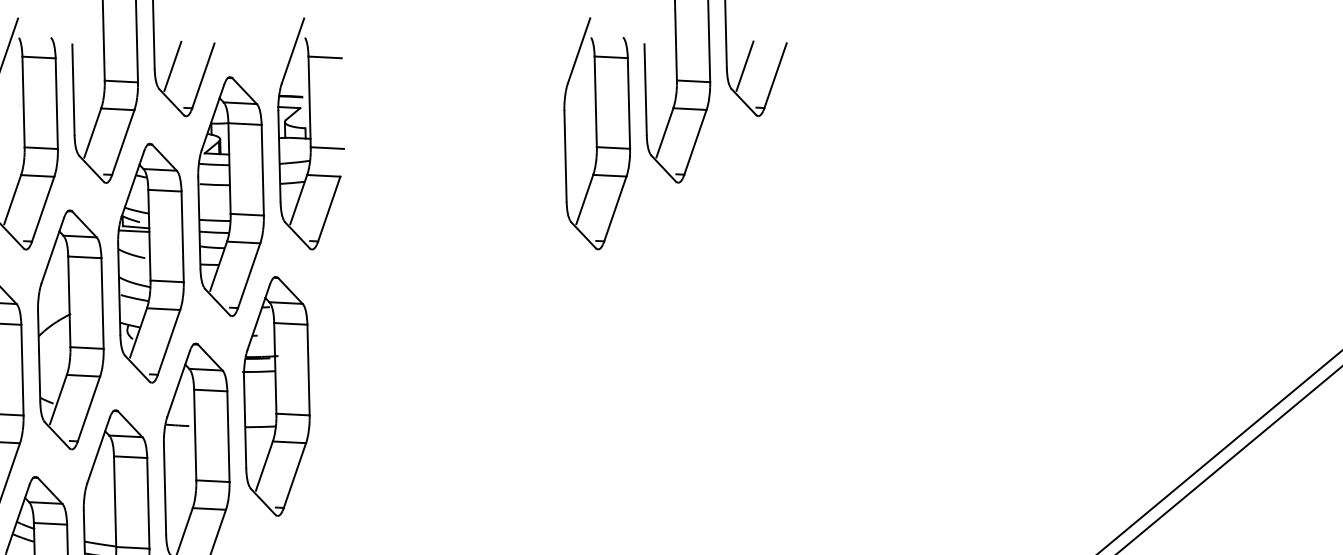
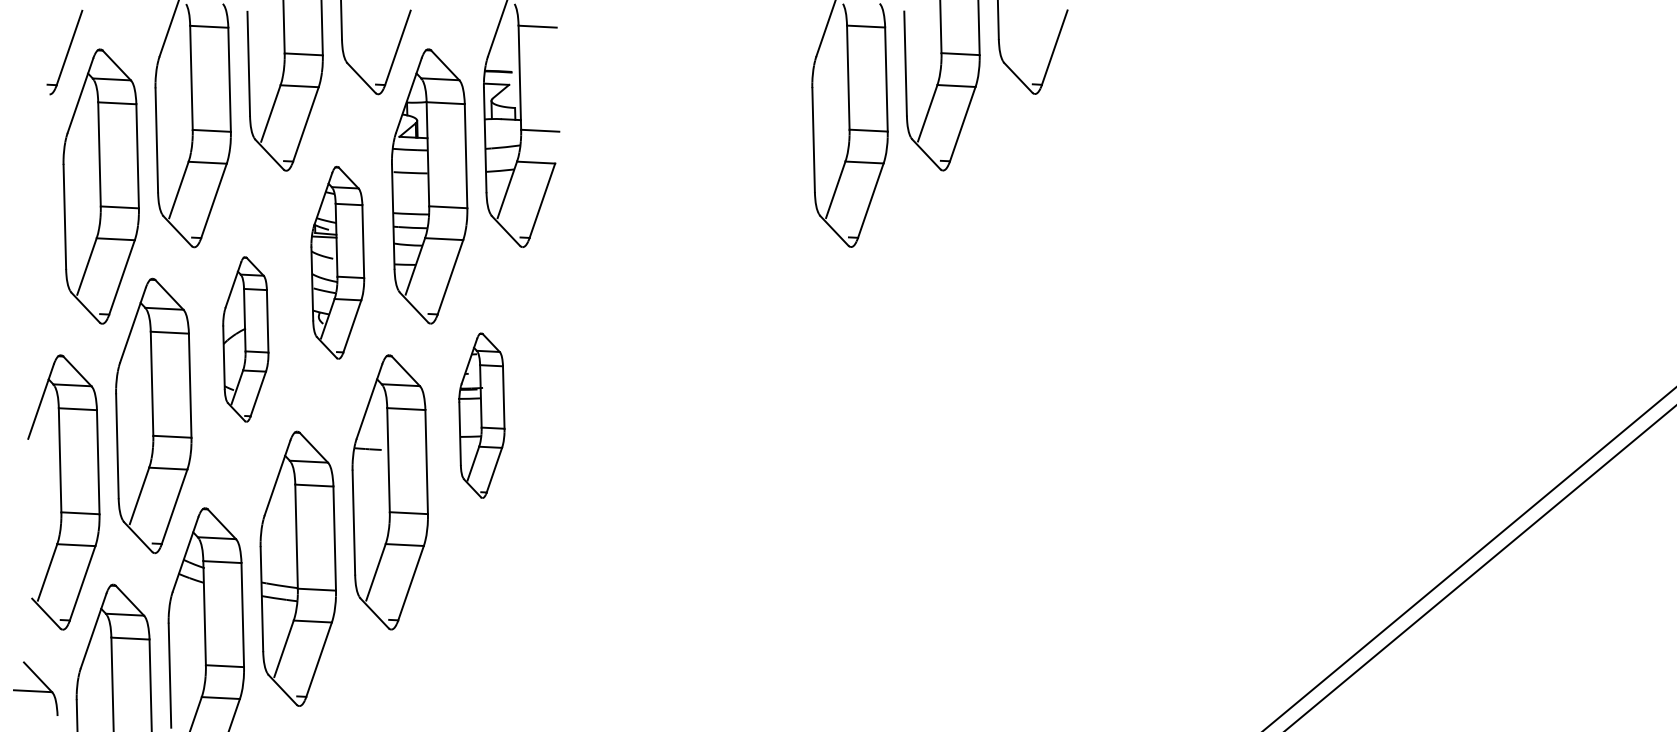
line: (172, 65) -> (362, 36), removed
line: (744, 65) -> (1019, 36), removed
part: (150, 262) -> (337, 262), size x0.7
part: (70, 329) -> (245, 339), size x0.6
part: (276, 396) -> (481, 415), size x0.6

